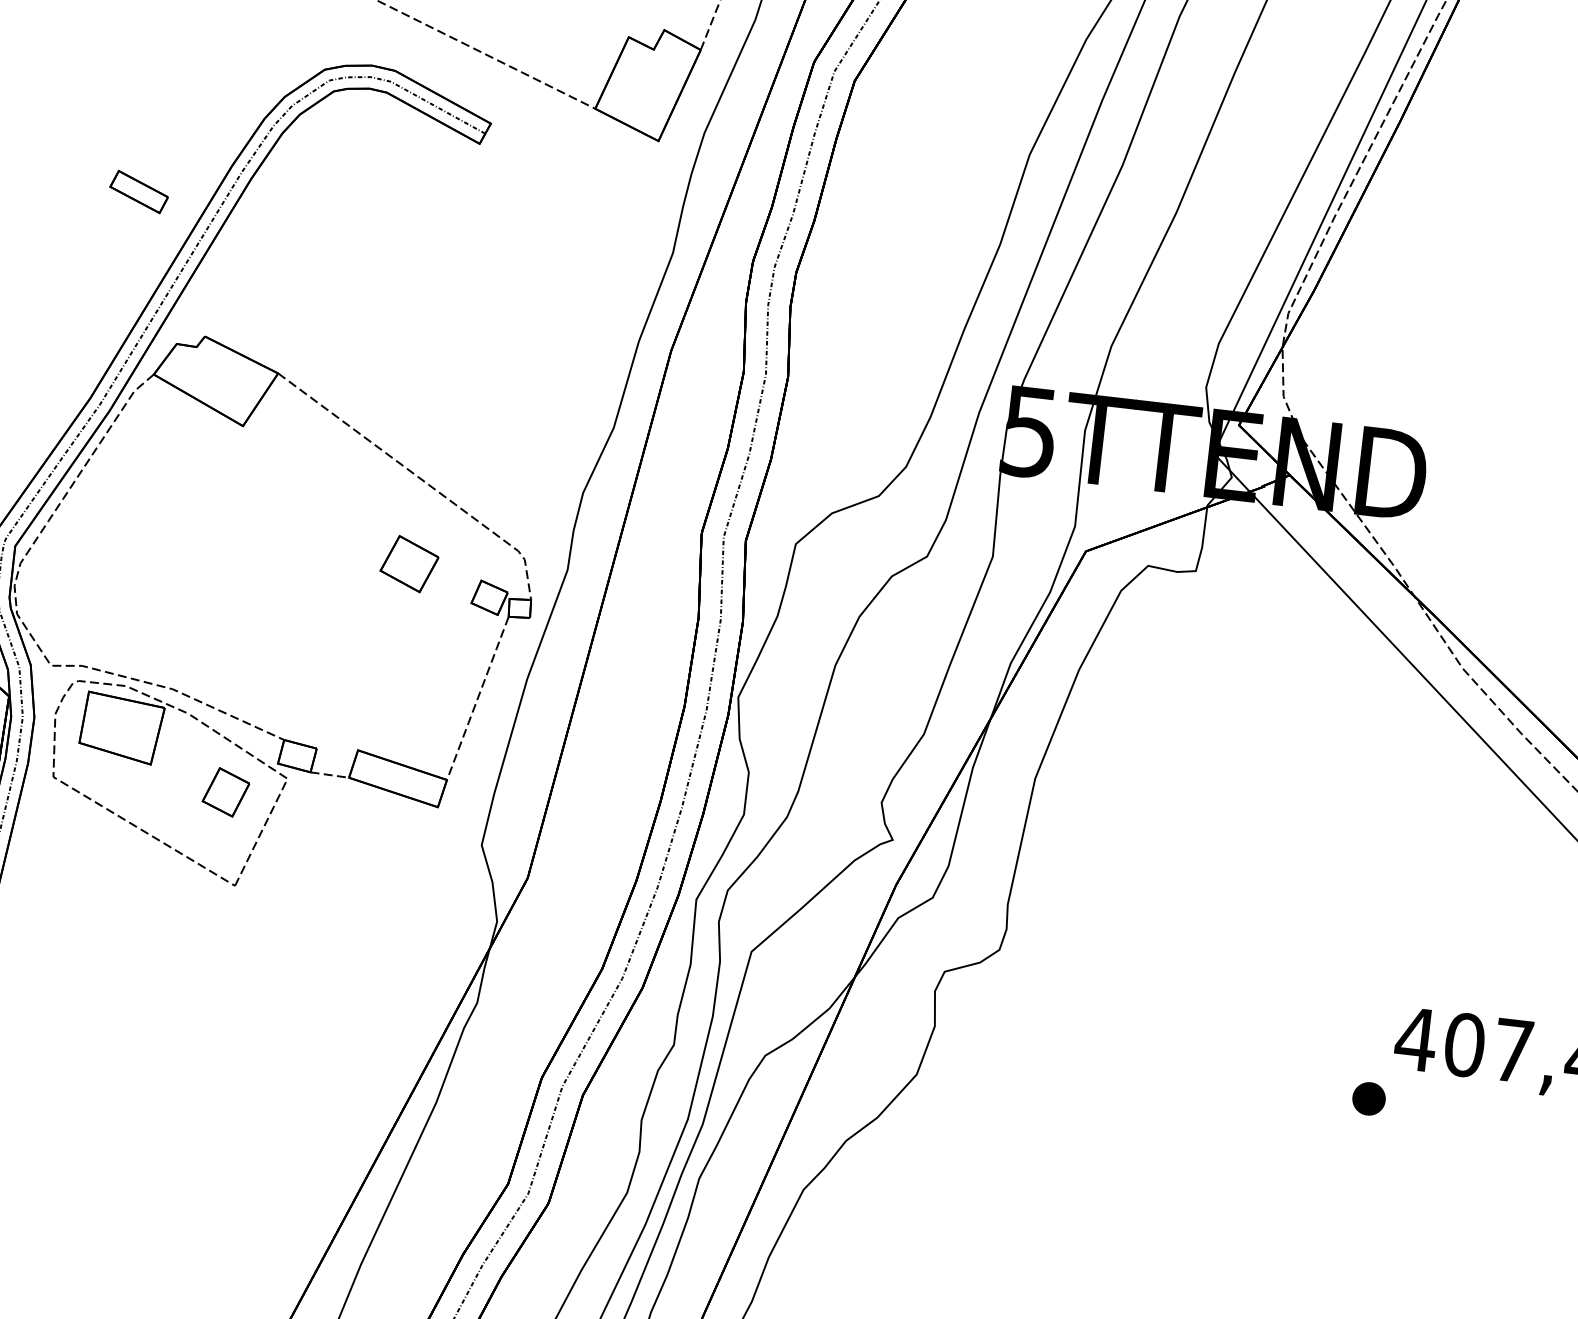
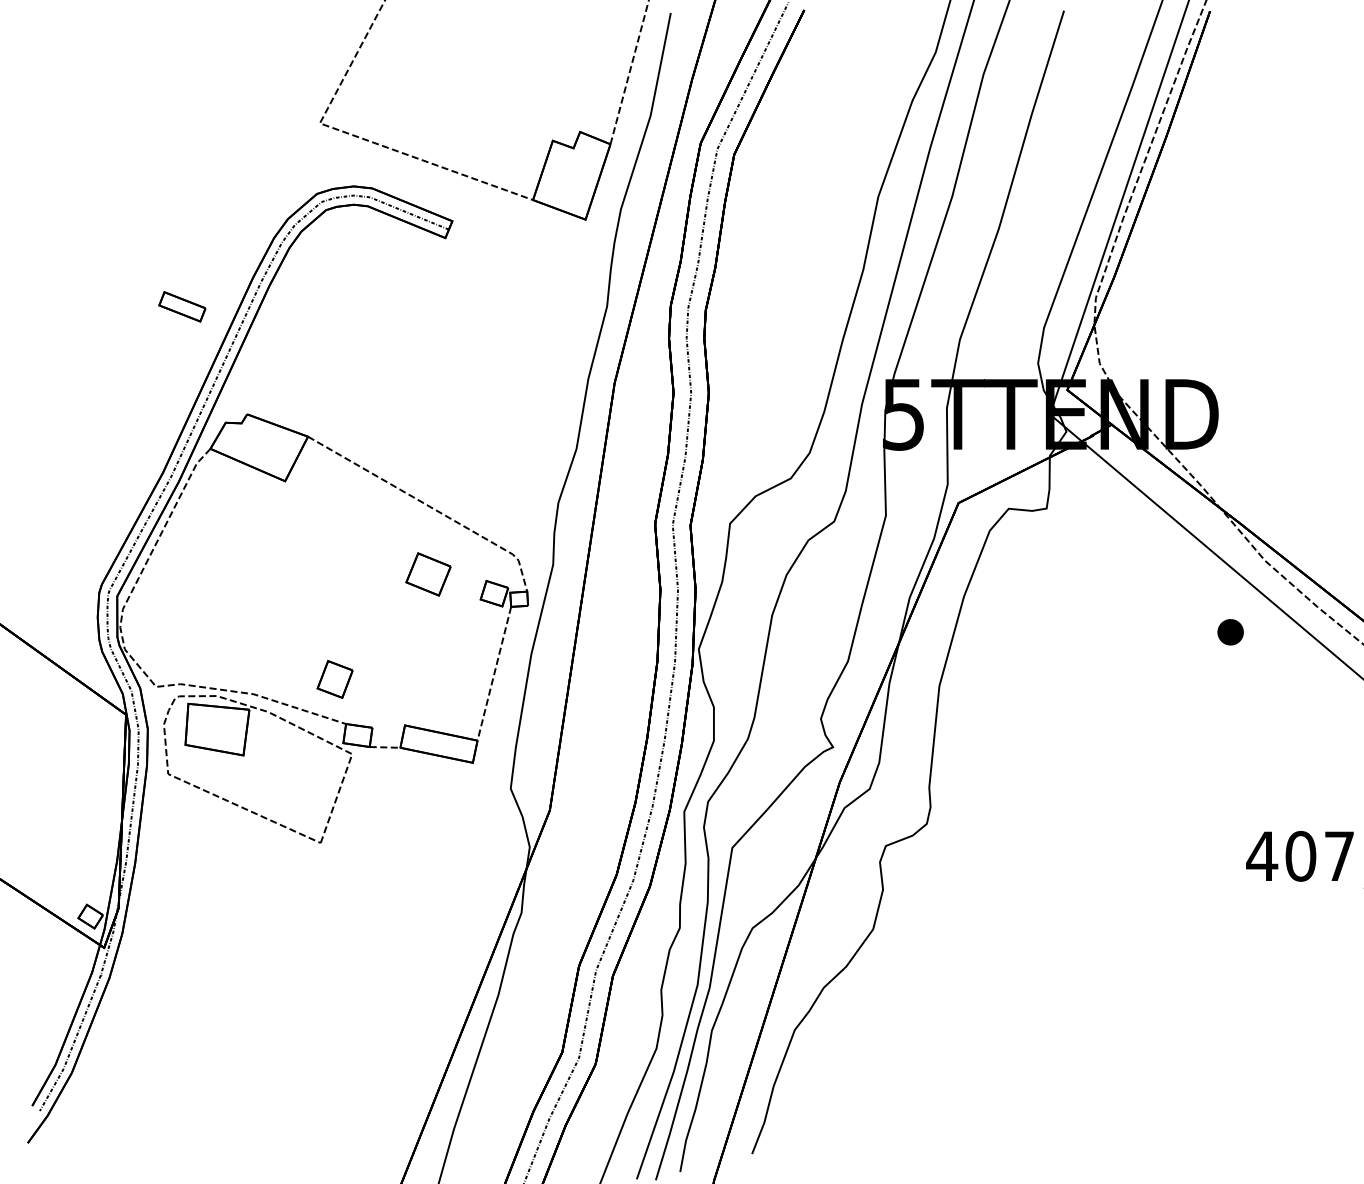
part: (225, 792) -> (334, 679), moved
part: (1368, 1099) -> (1230, 632), moved

